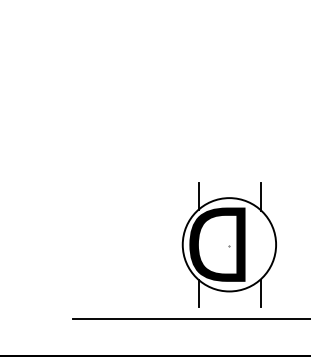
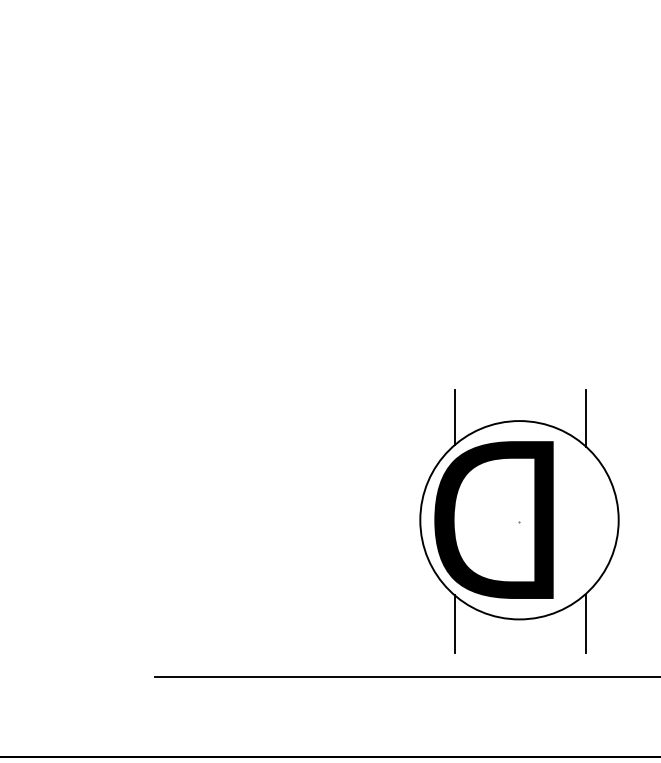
part: (228, 244) -> (517, 519), moved

